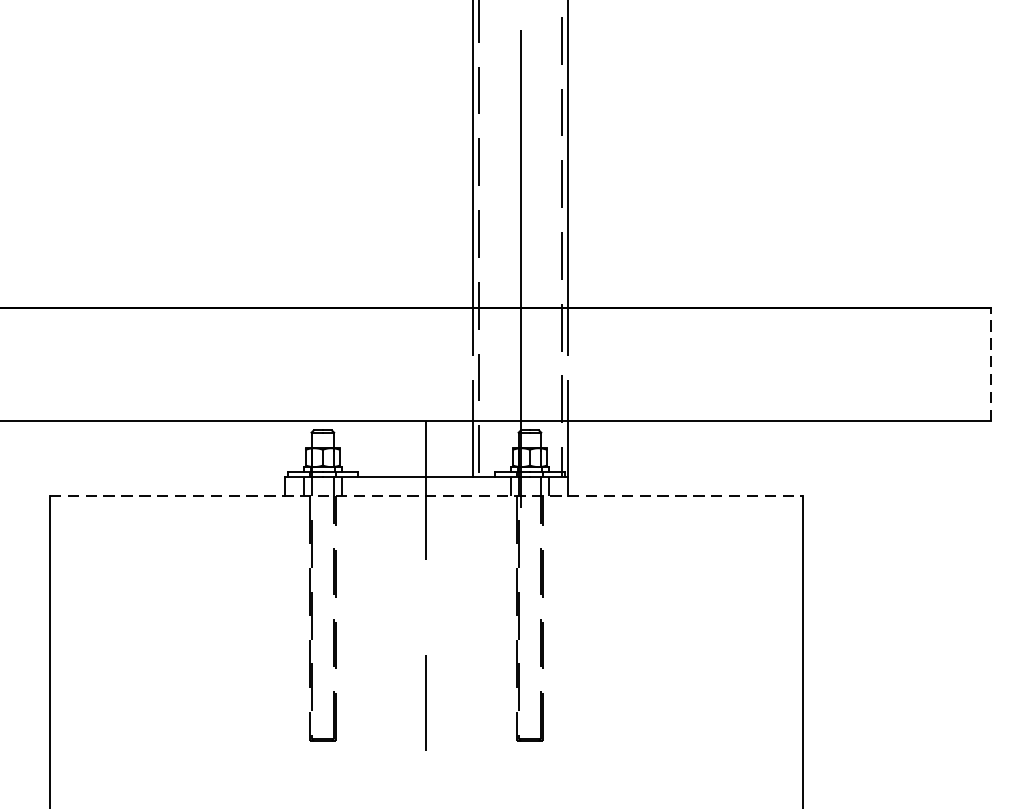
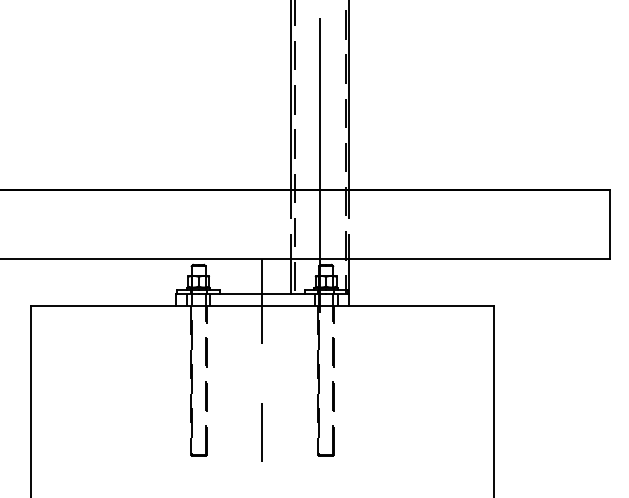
line: (991, 364) -> (610, 224), dashed -> solid
line: (426, 496) -> (262, 305), dashed -> solid

